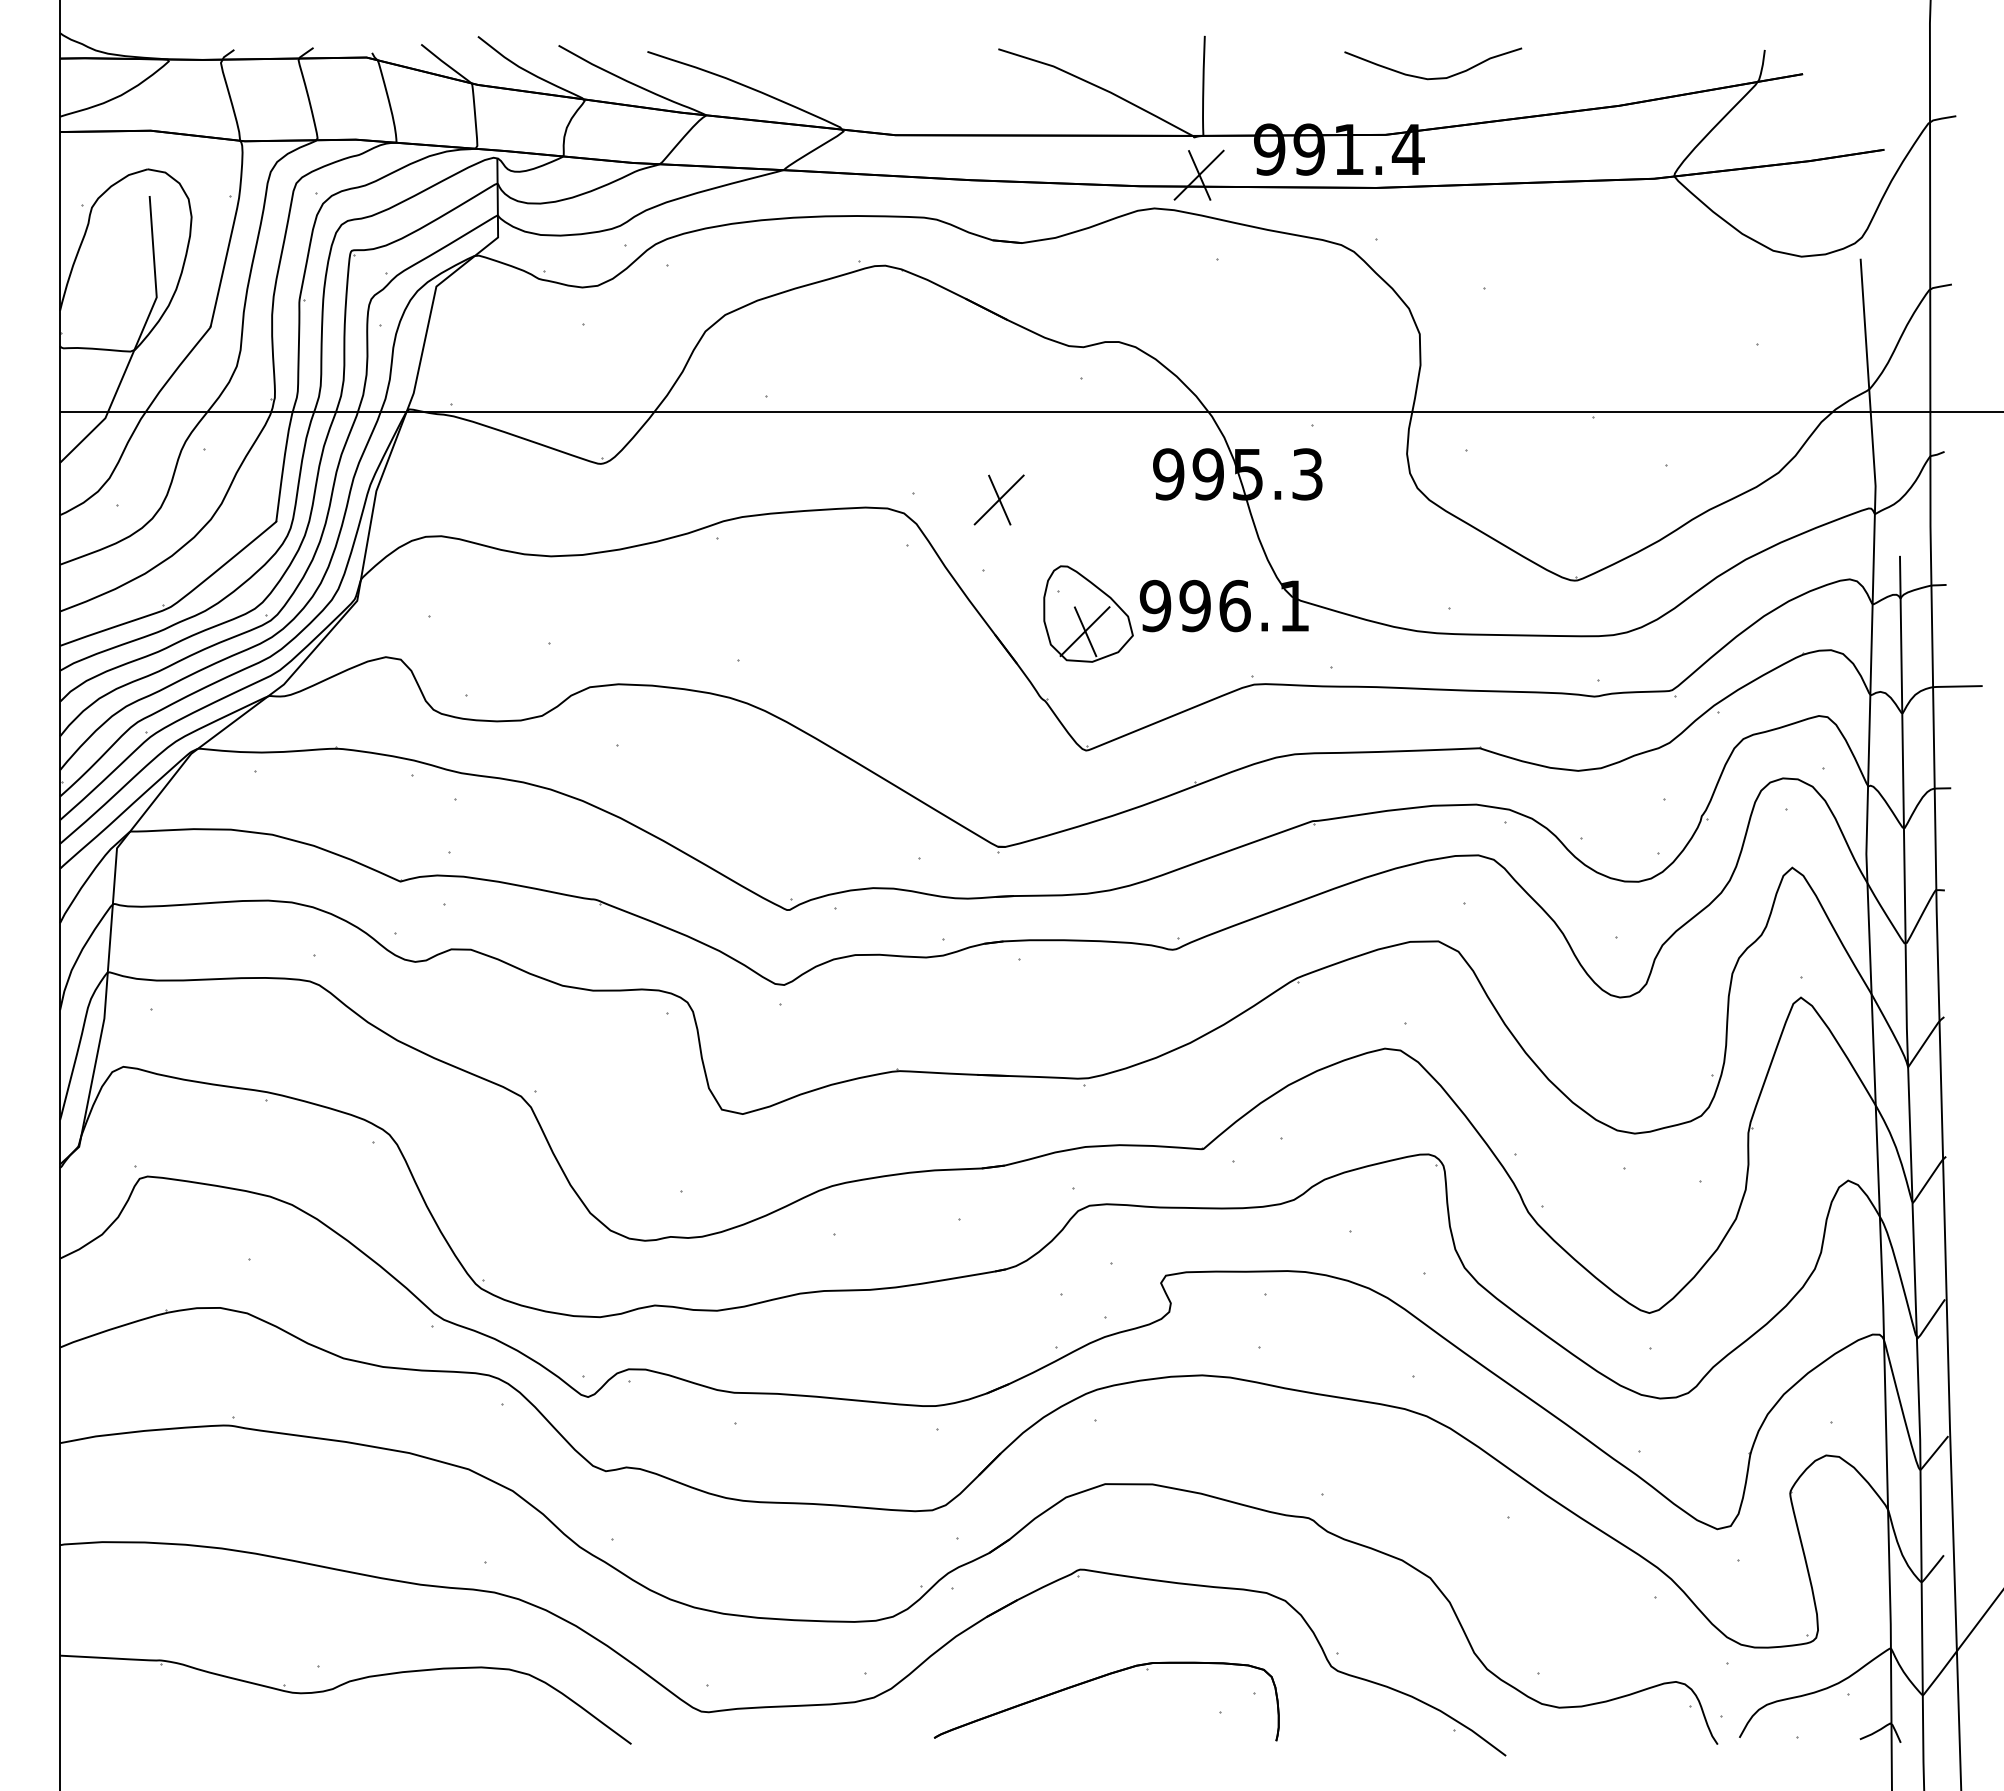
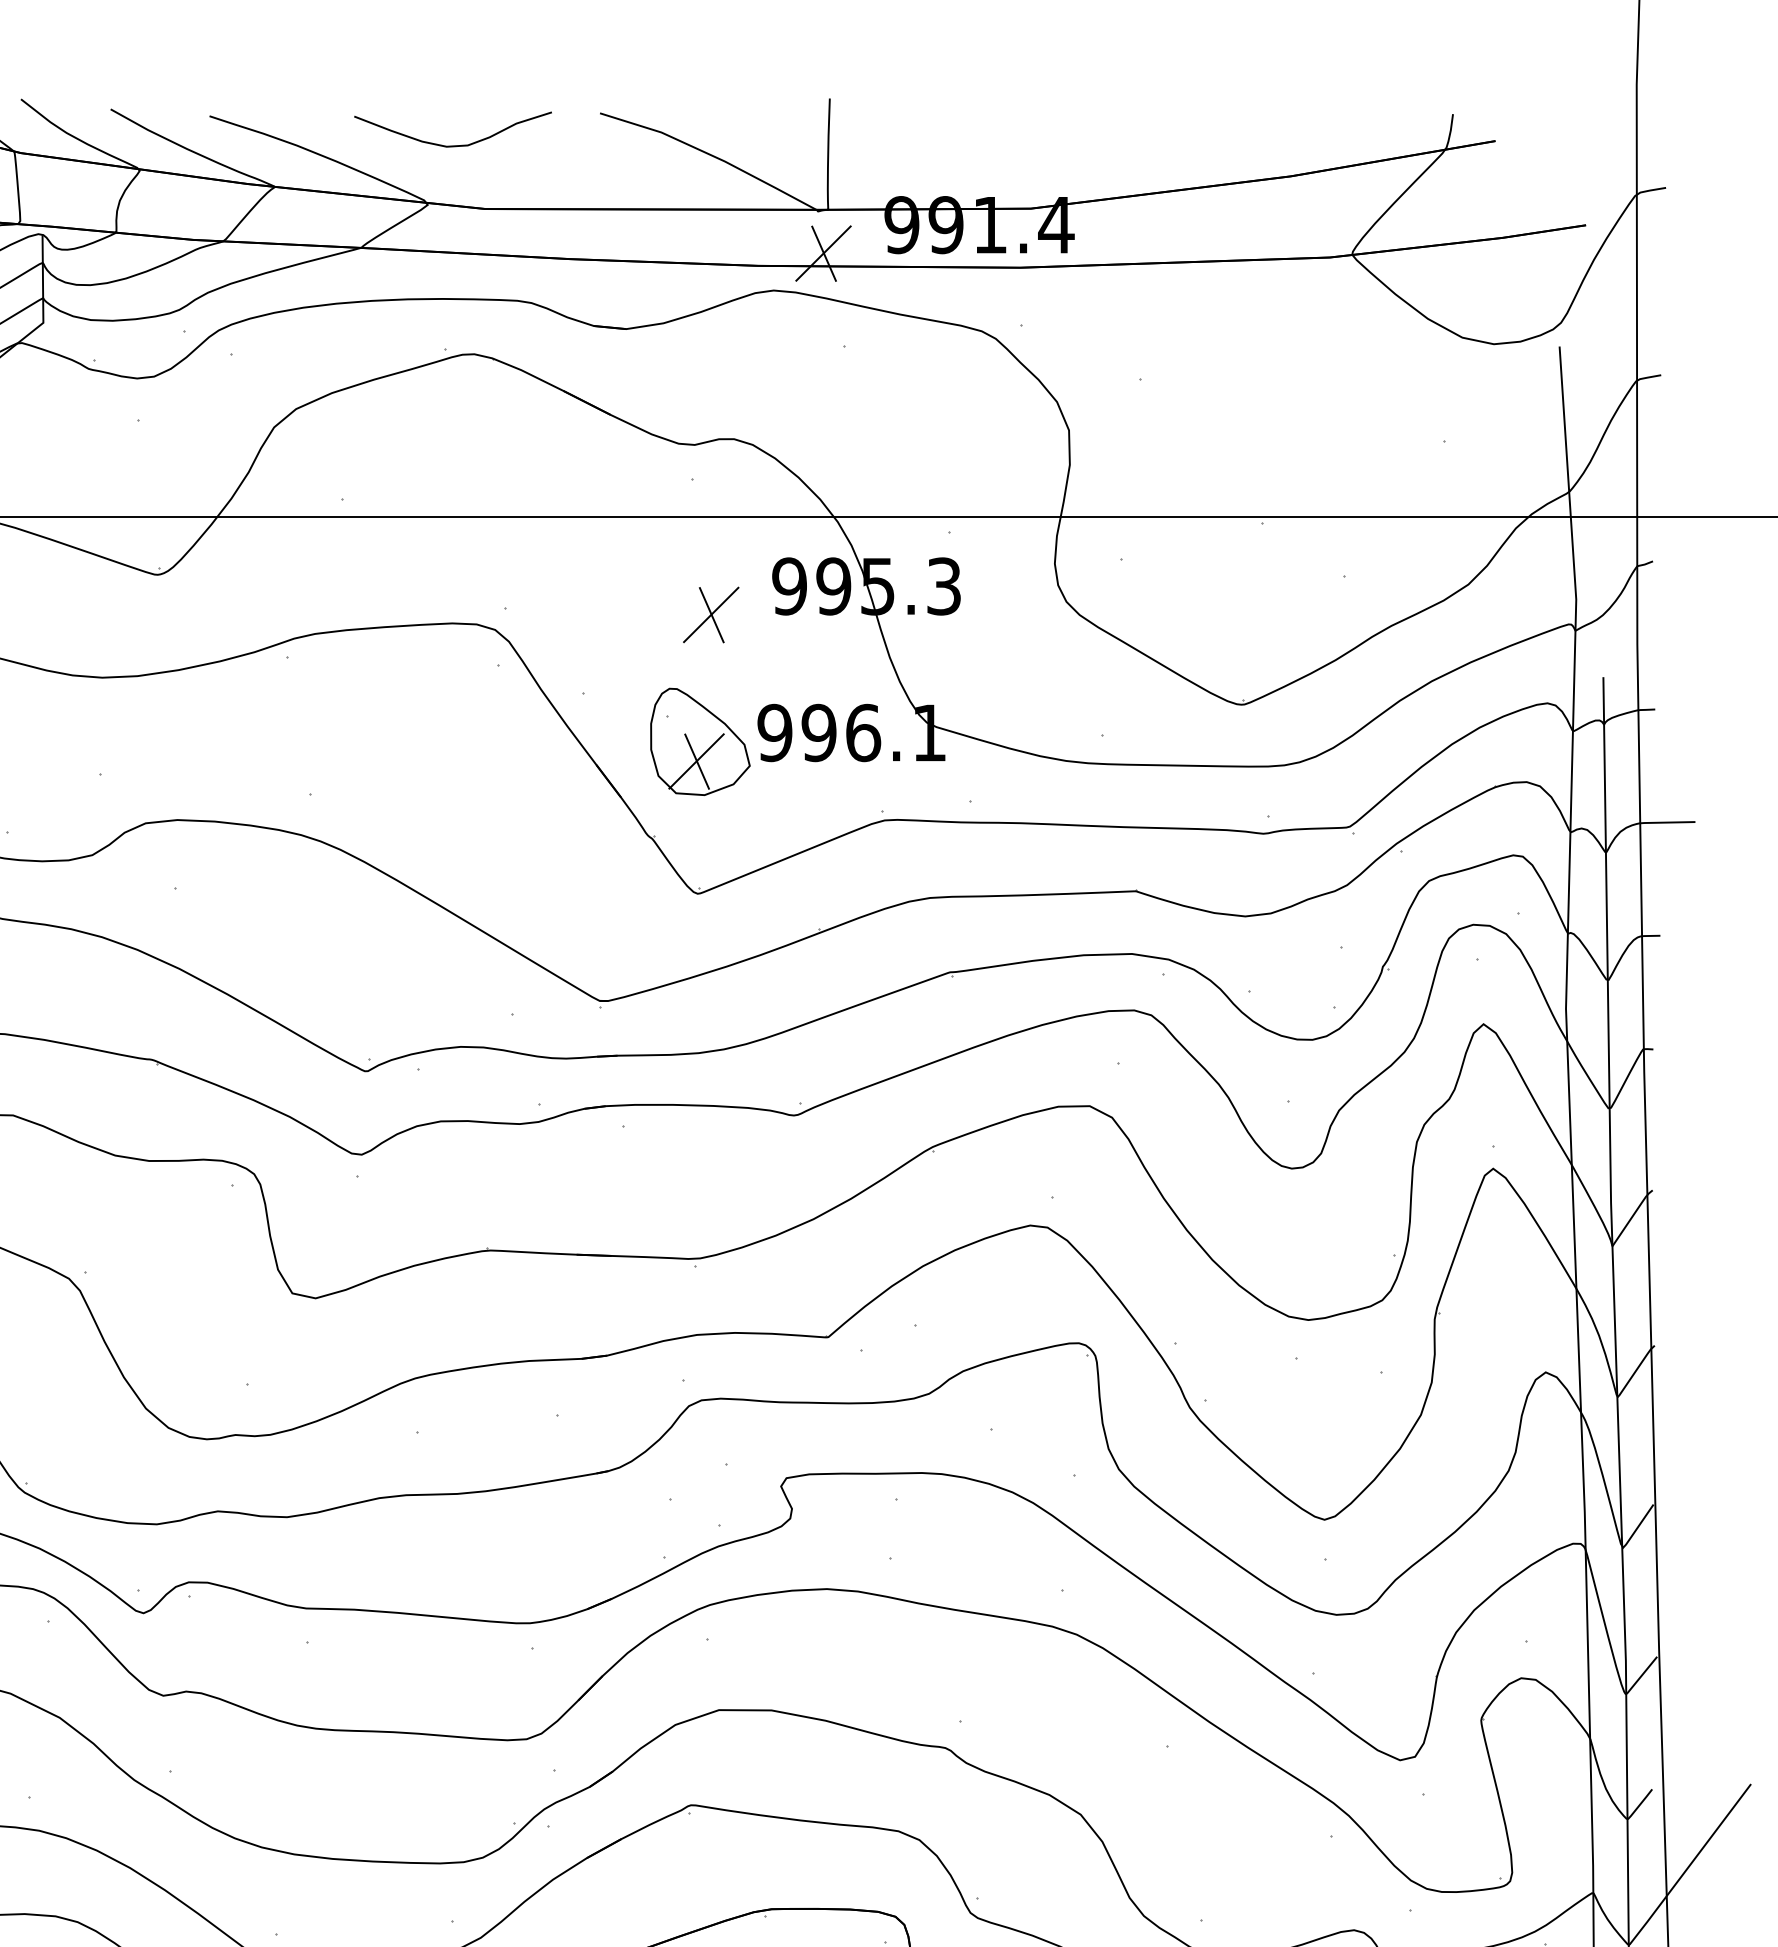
curve: (1434, 77) -> (454, 144), moved
part: (998, 499) -> (710, 614), moved

